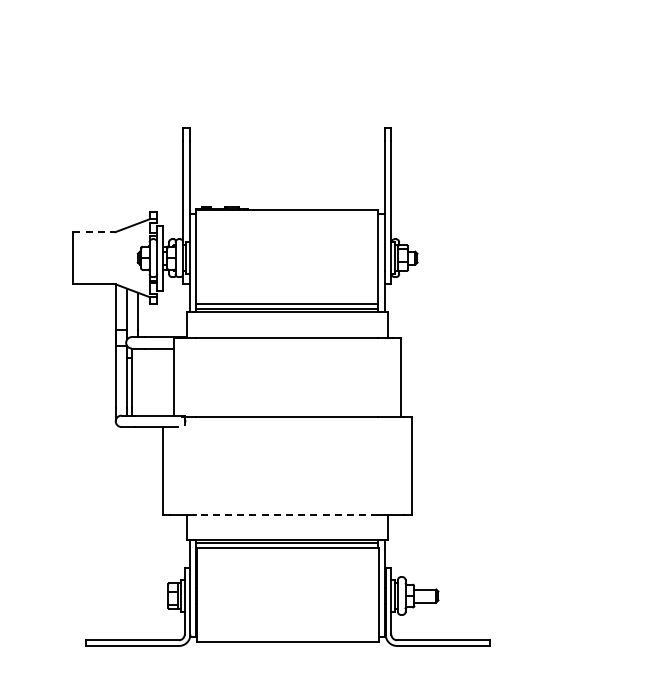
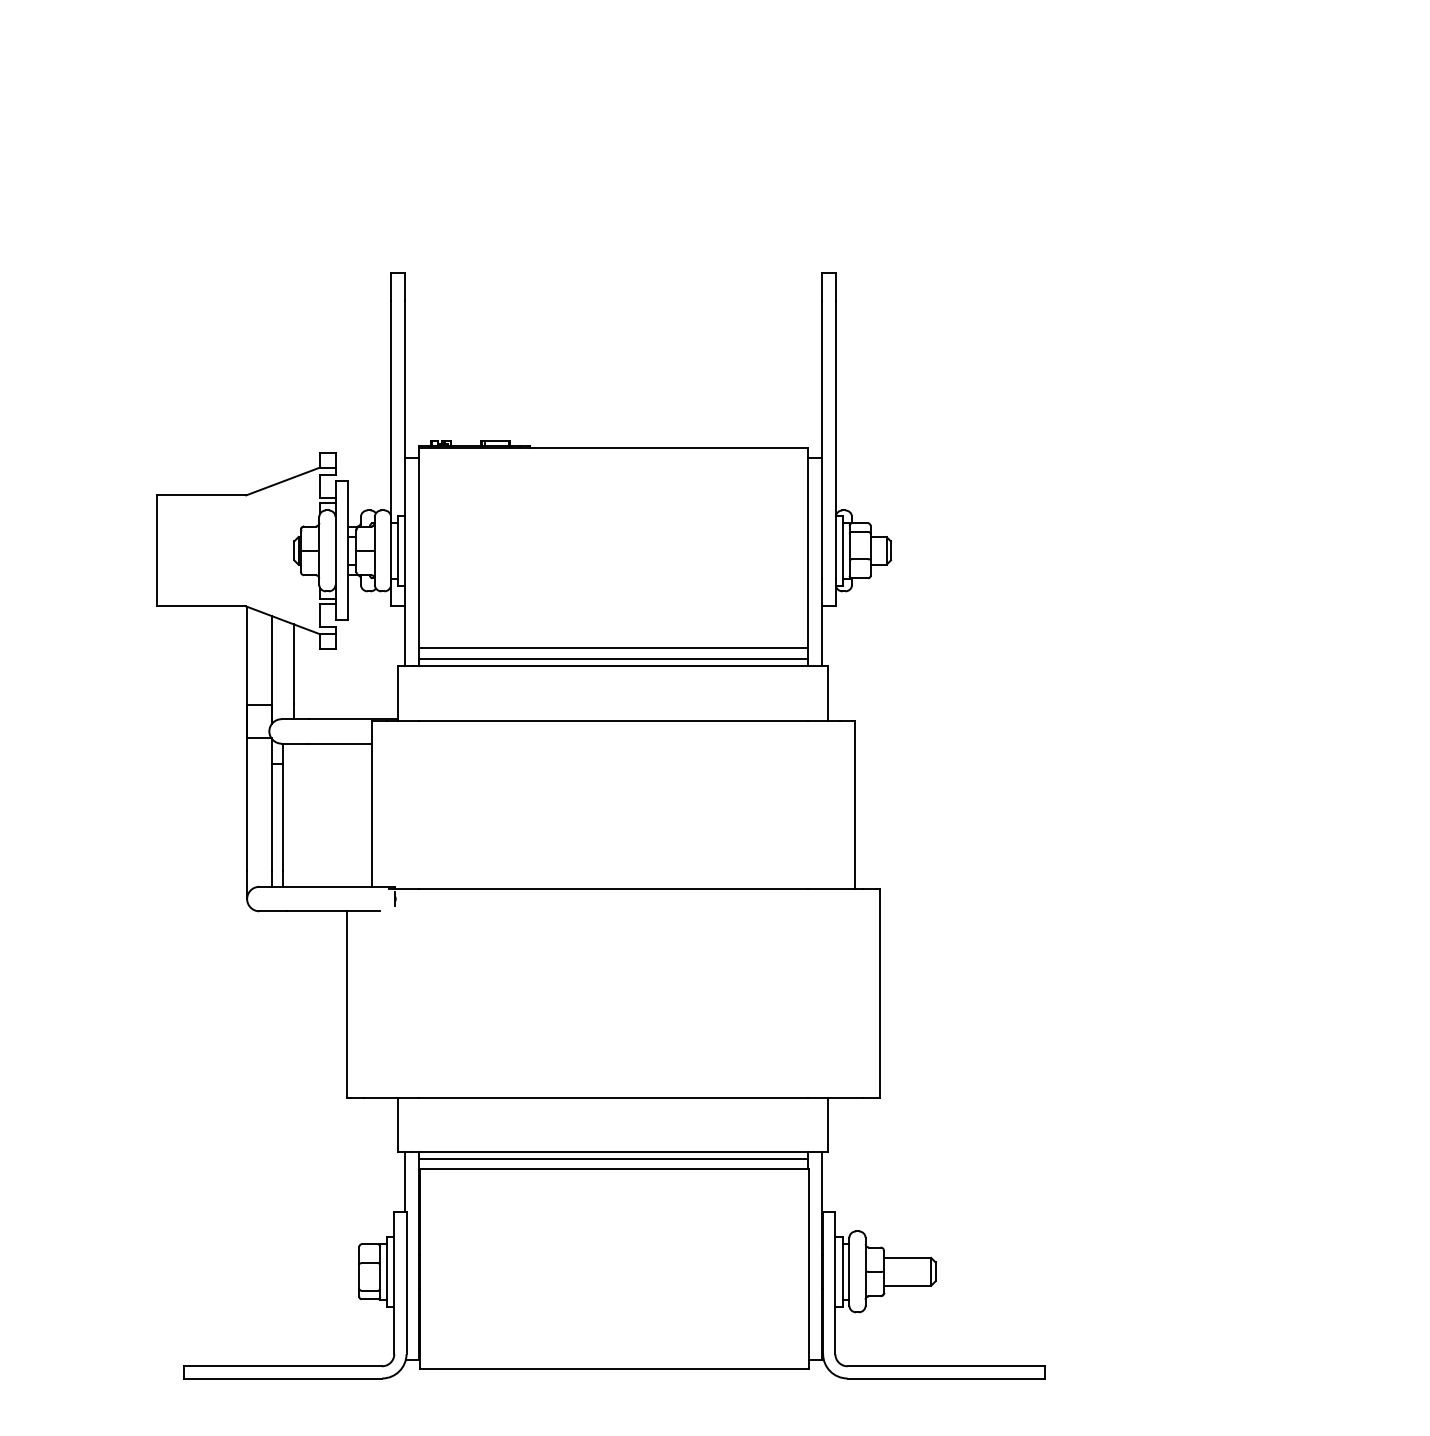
line: (94, 232) -> (201, 496), dashed -> solid
line: (286, 514) -> (611, 1097), dashed -> solid

